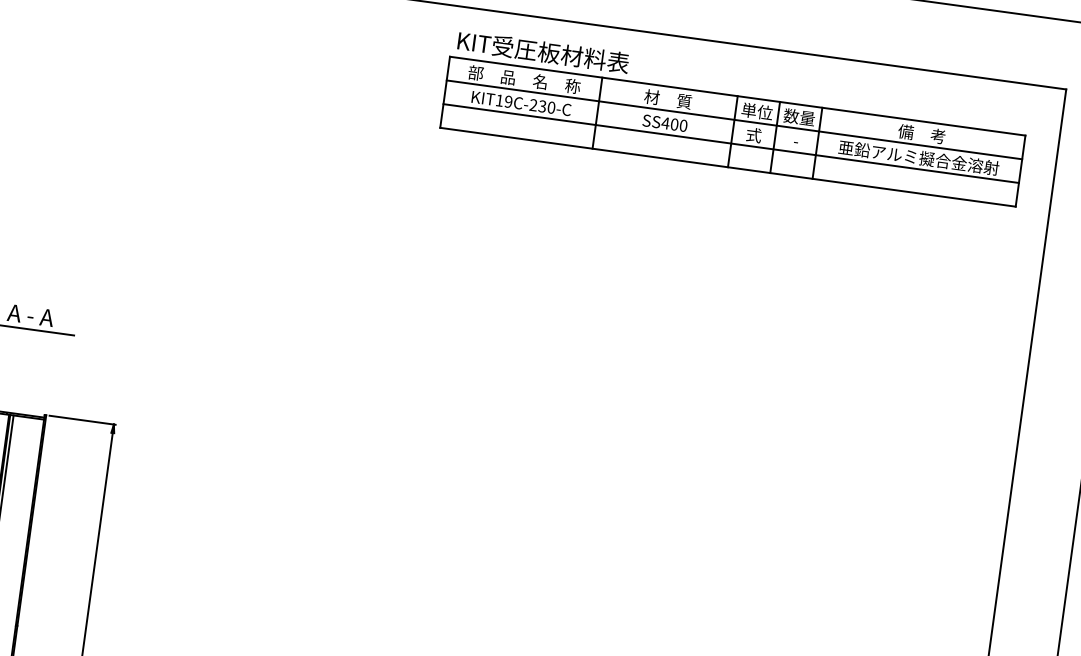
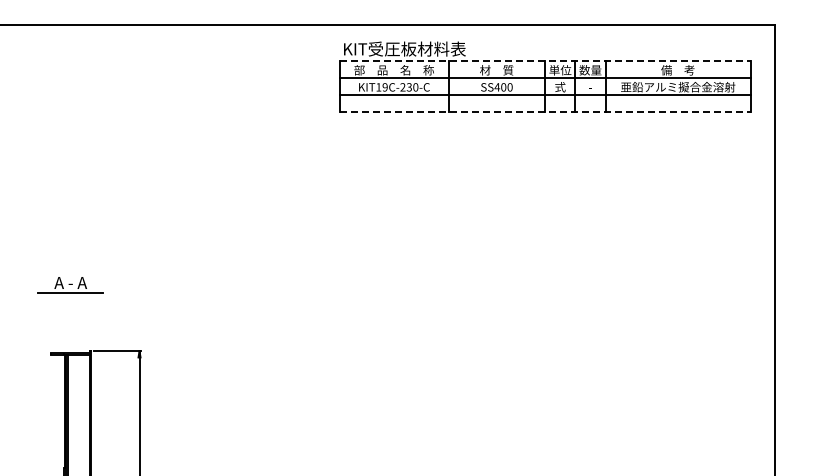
line: (738, 96) -> (545, 61), solid -> dashed
line: (728, 167) -> (545, 112), solid -> dashed

